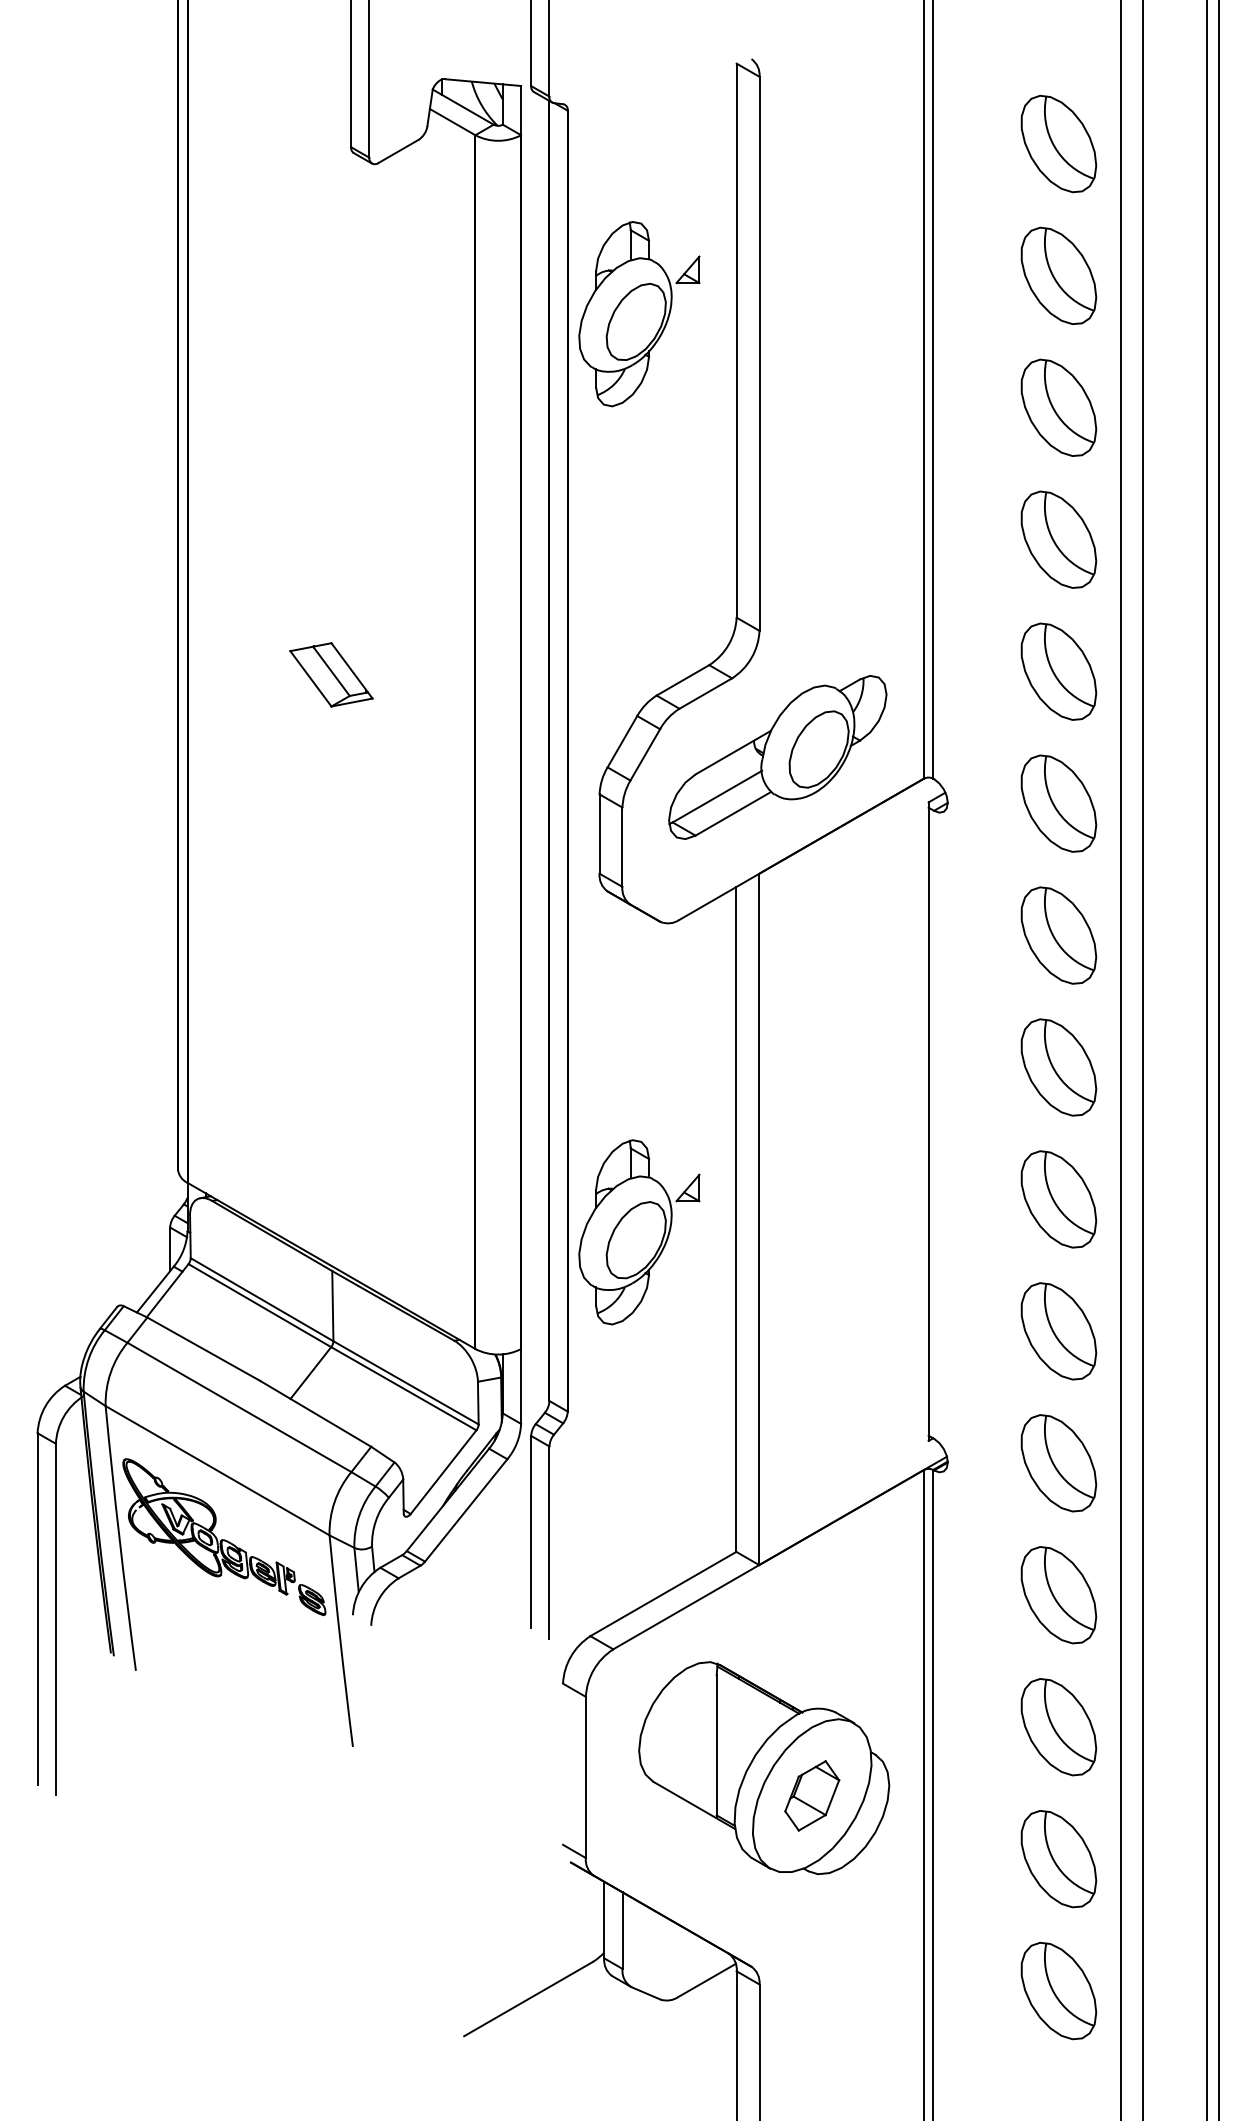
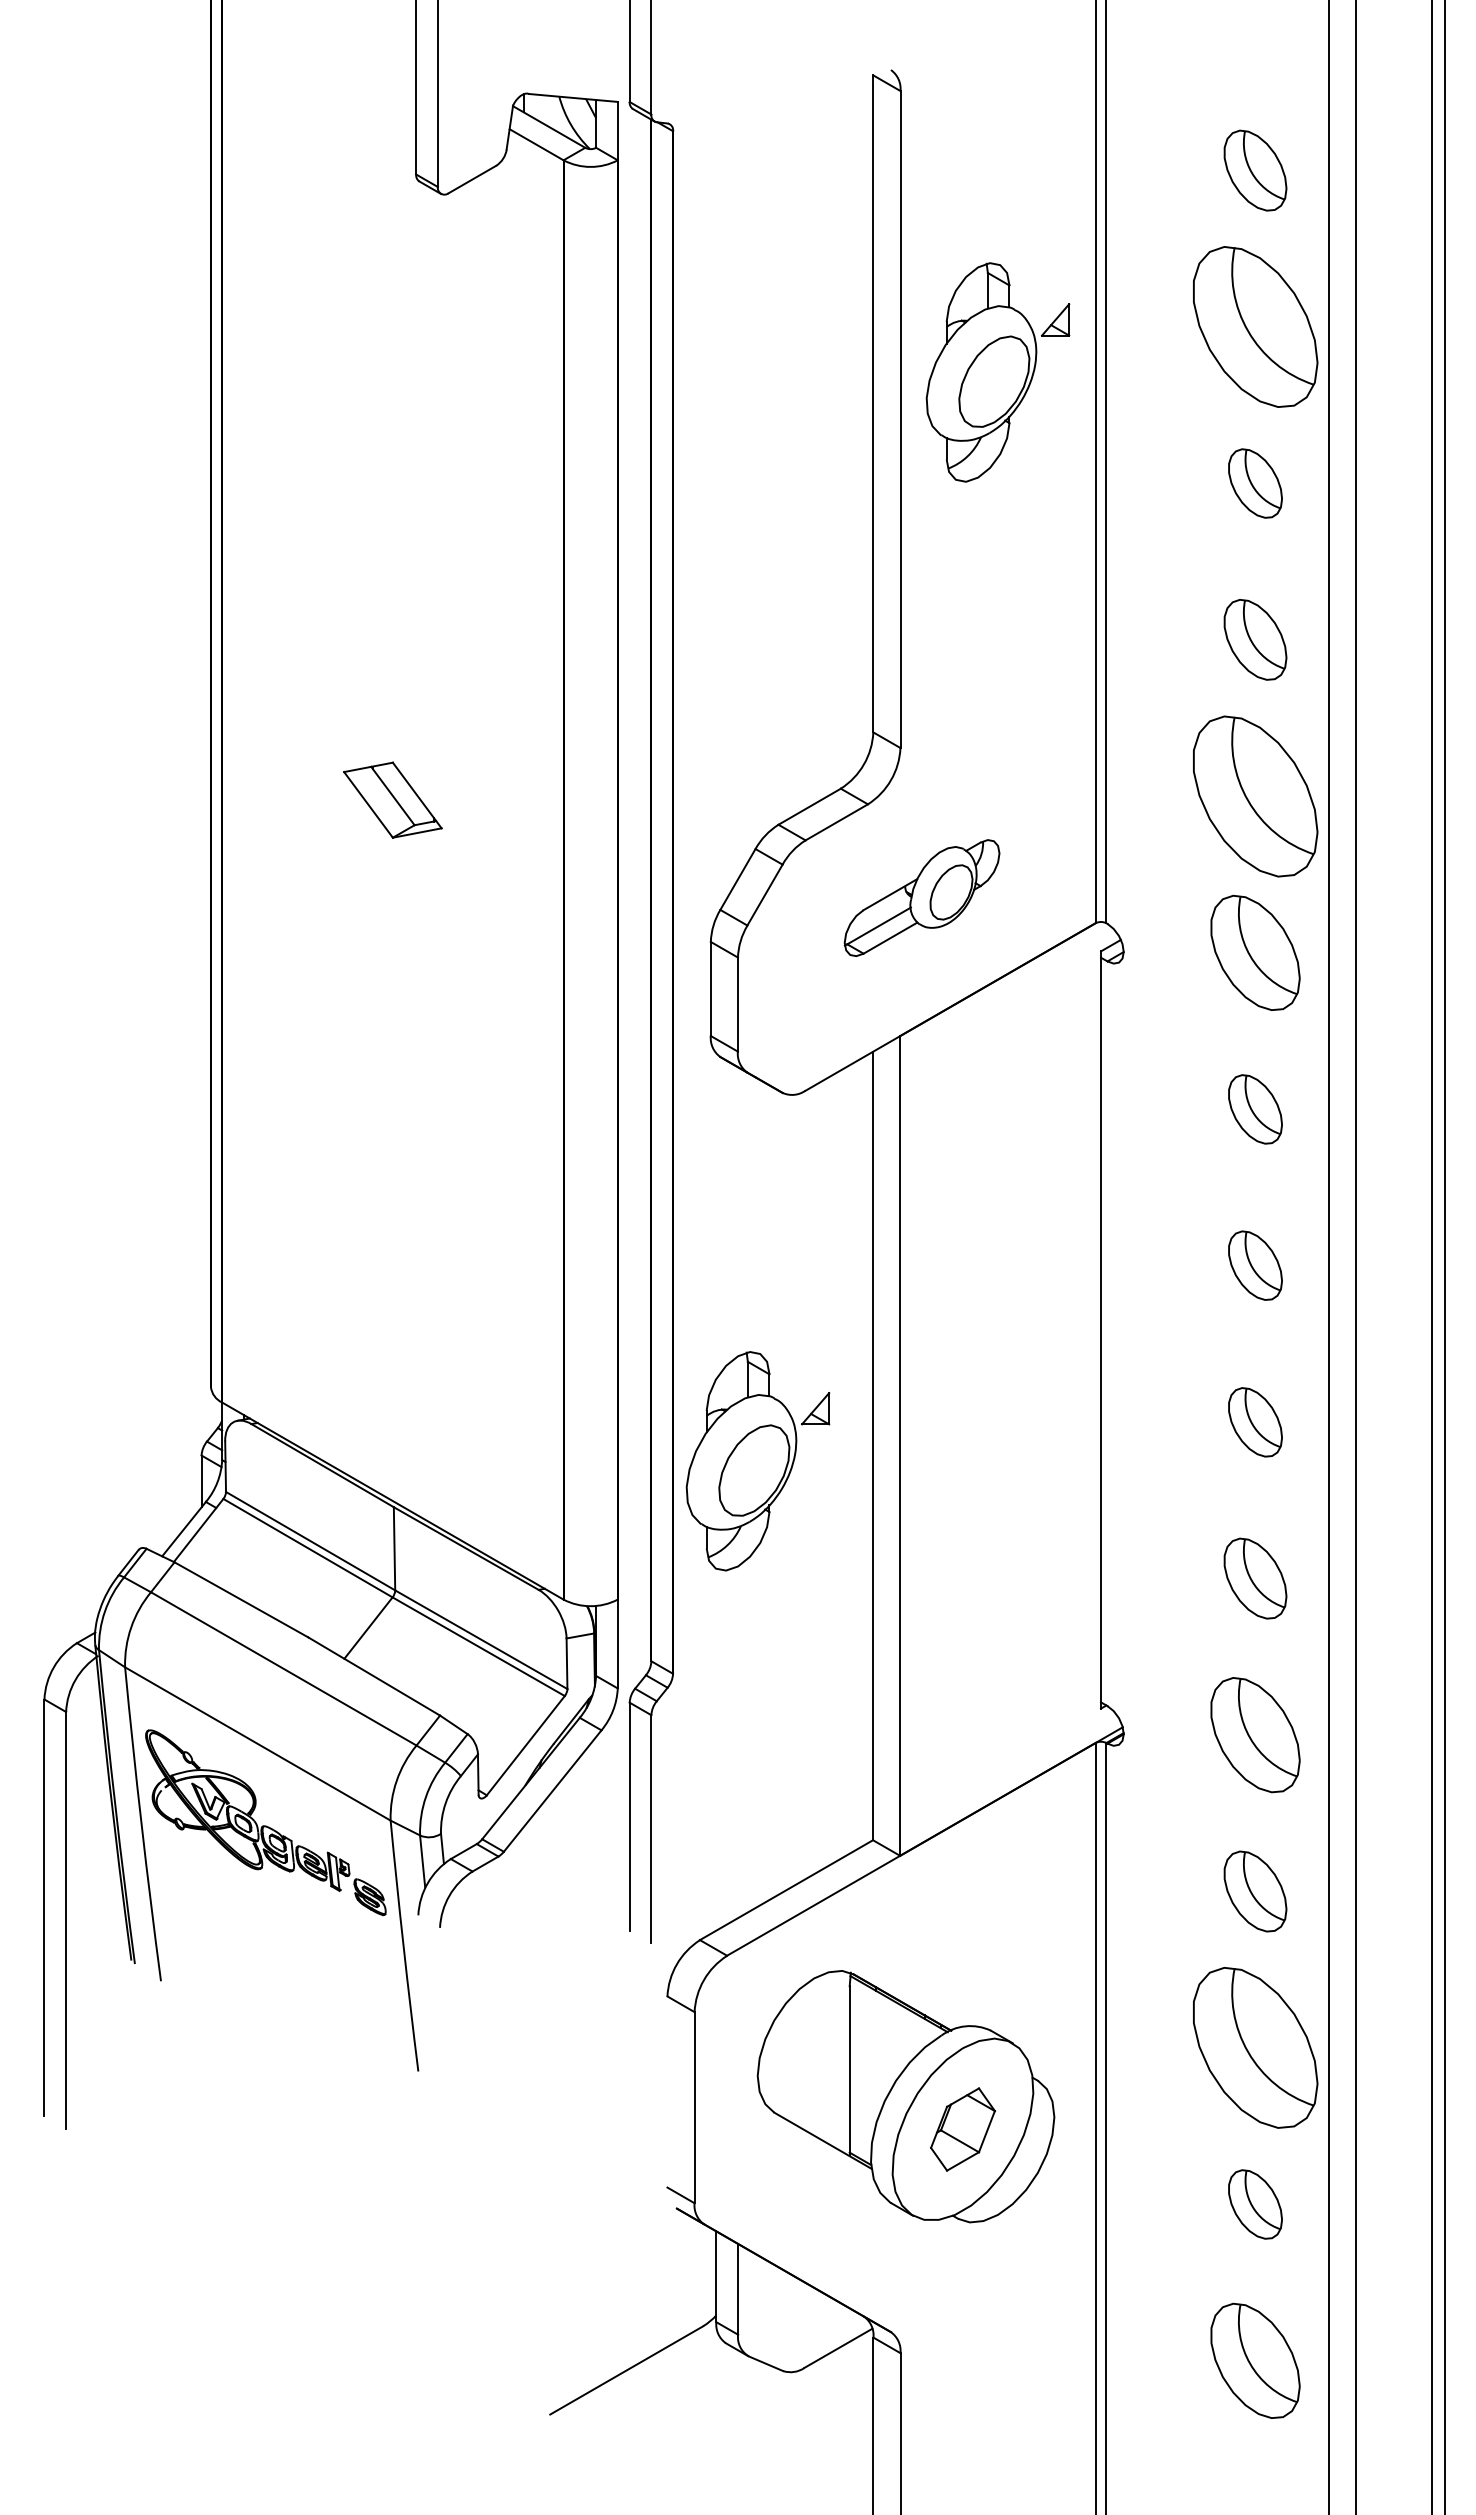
part: (1058, 143) -> (1255, 170), size x0.7
part: (1058, 276) -> (1255, 327), size x1.4
part: (638, 314) -> (997, 372), moved
part: (1058, 407) -> (1255, 483), size x0.6
part: (1058, 539) -> (1255, 639), size x0.7
part: (1058, 671) -> (1255, 796), size x1.4
part: (777, 756) -> (921, 897), size x0.6
part: (1058, 935) -> (1255, 1109), size x0.6
part: (1058, 1067) -> (1255, 1265), size x0.6
part: (1058, 1199) -> (1255, 1422), size x0.6
part: (1058, 1331) -> (1255, 1578), size x0.7
part: (1058, 1595) -> (1255, 1891), size x0.7
part: (1058, 1727) -> (1255, 2048), size x1.4
part: (1058, 1859) -> (1255, 2204), size x0.6

